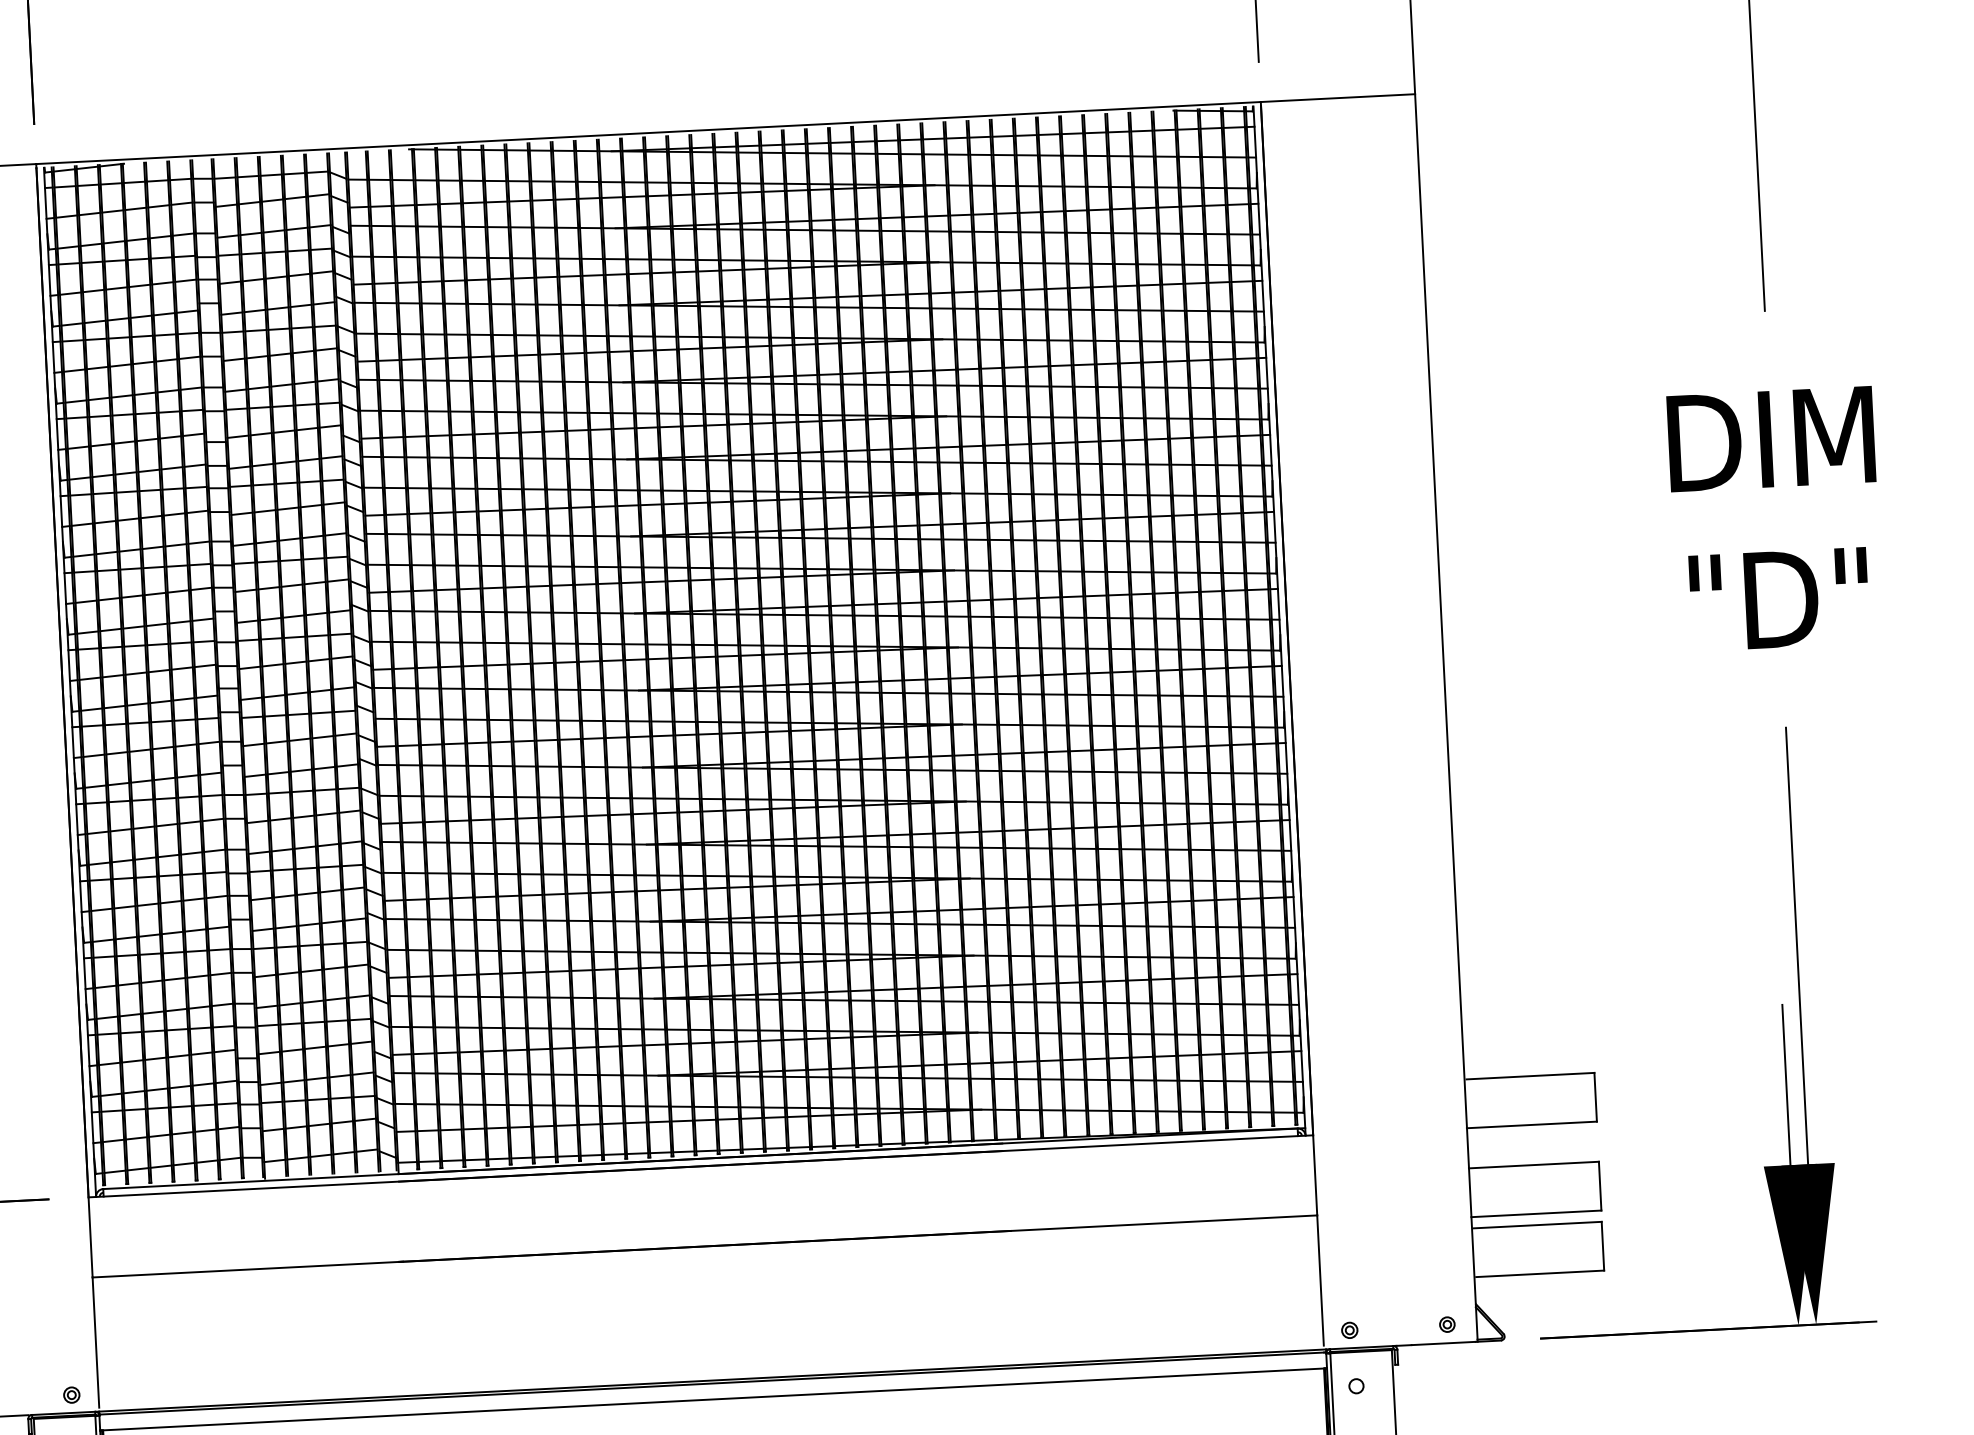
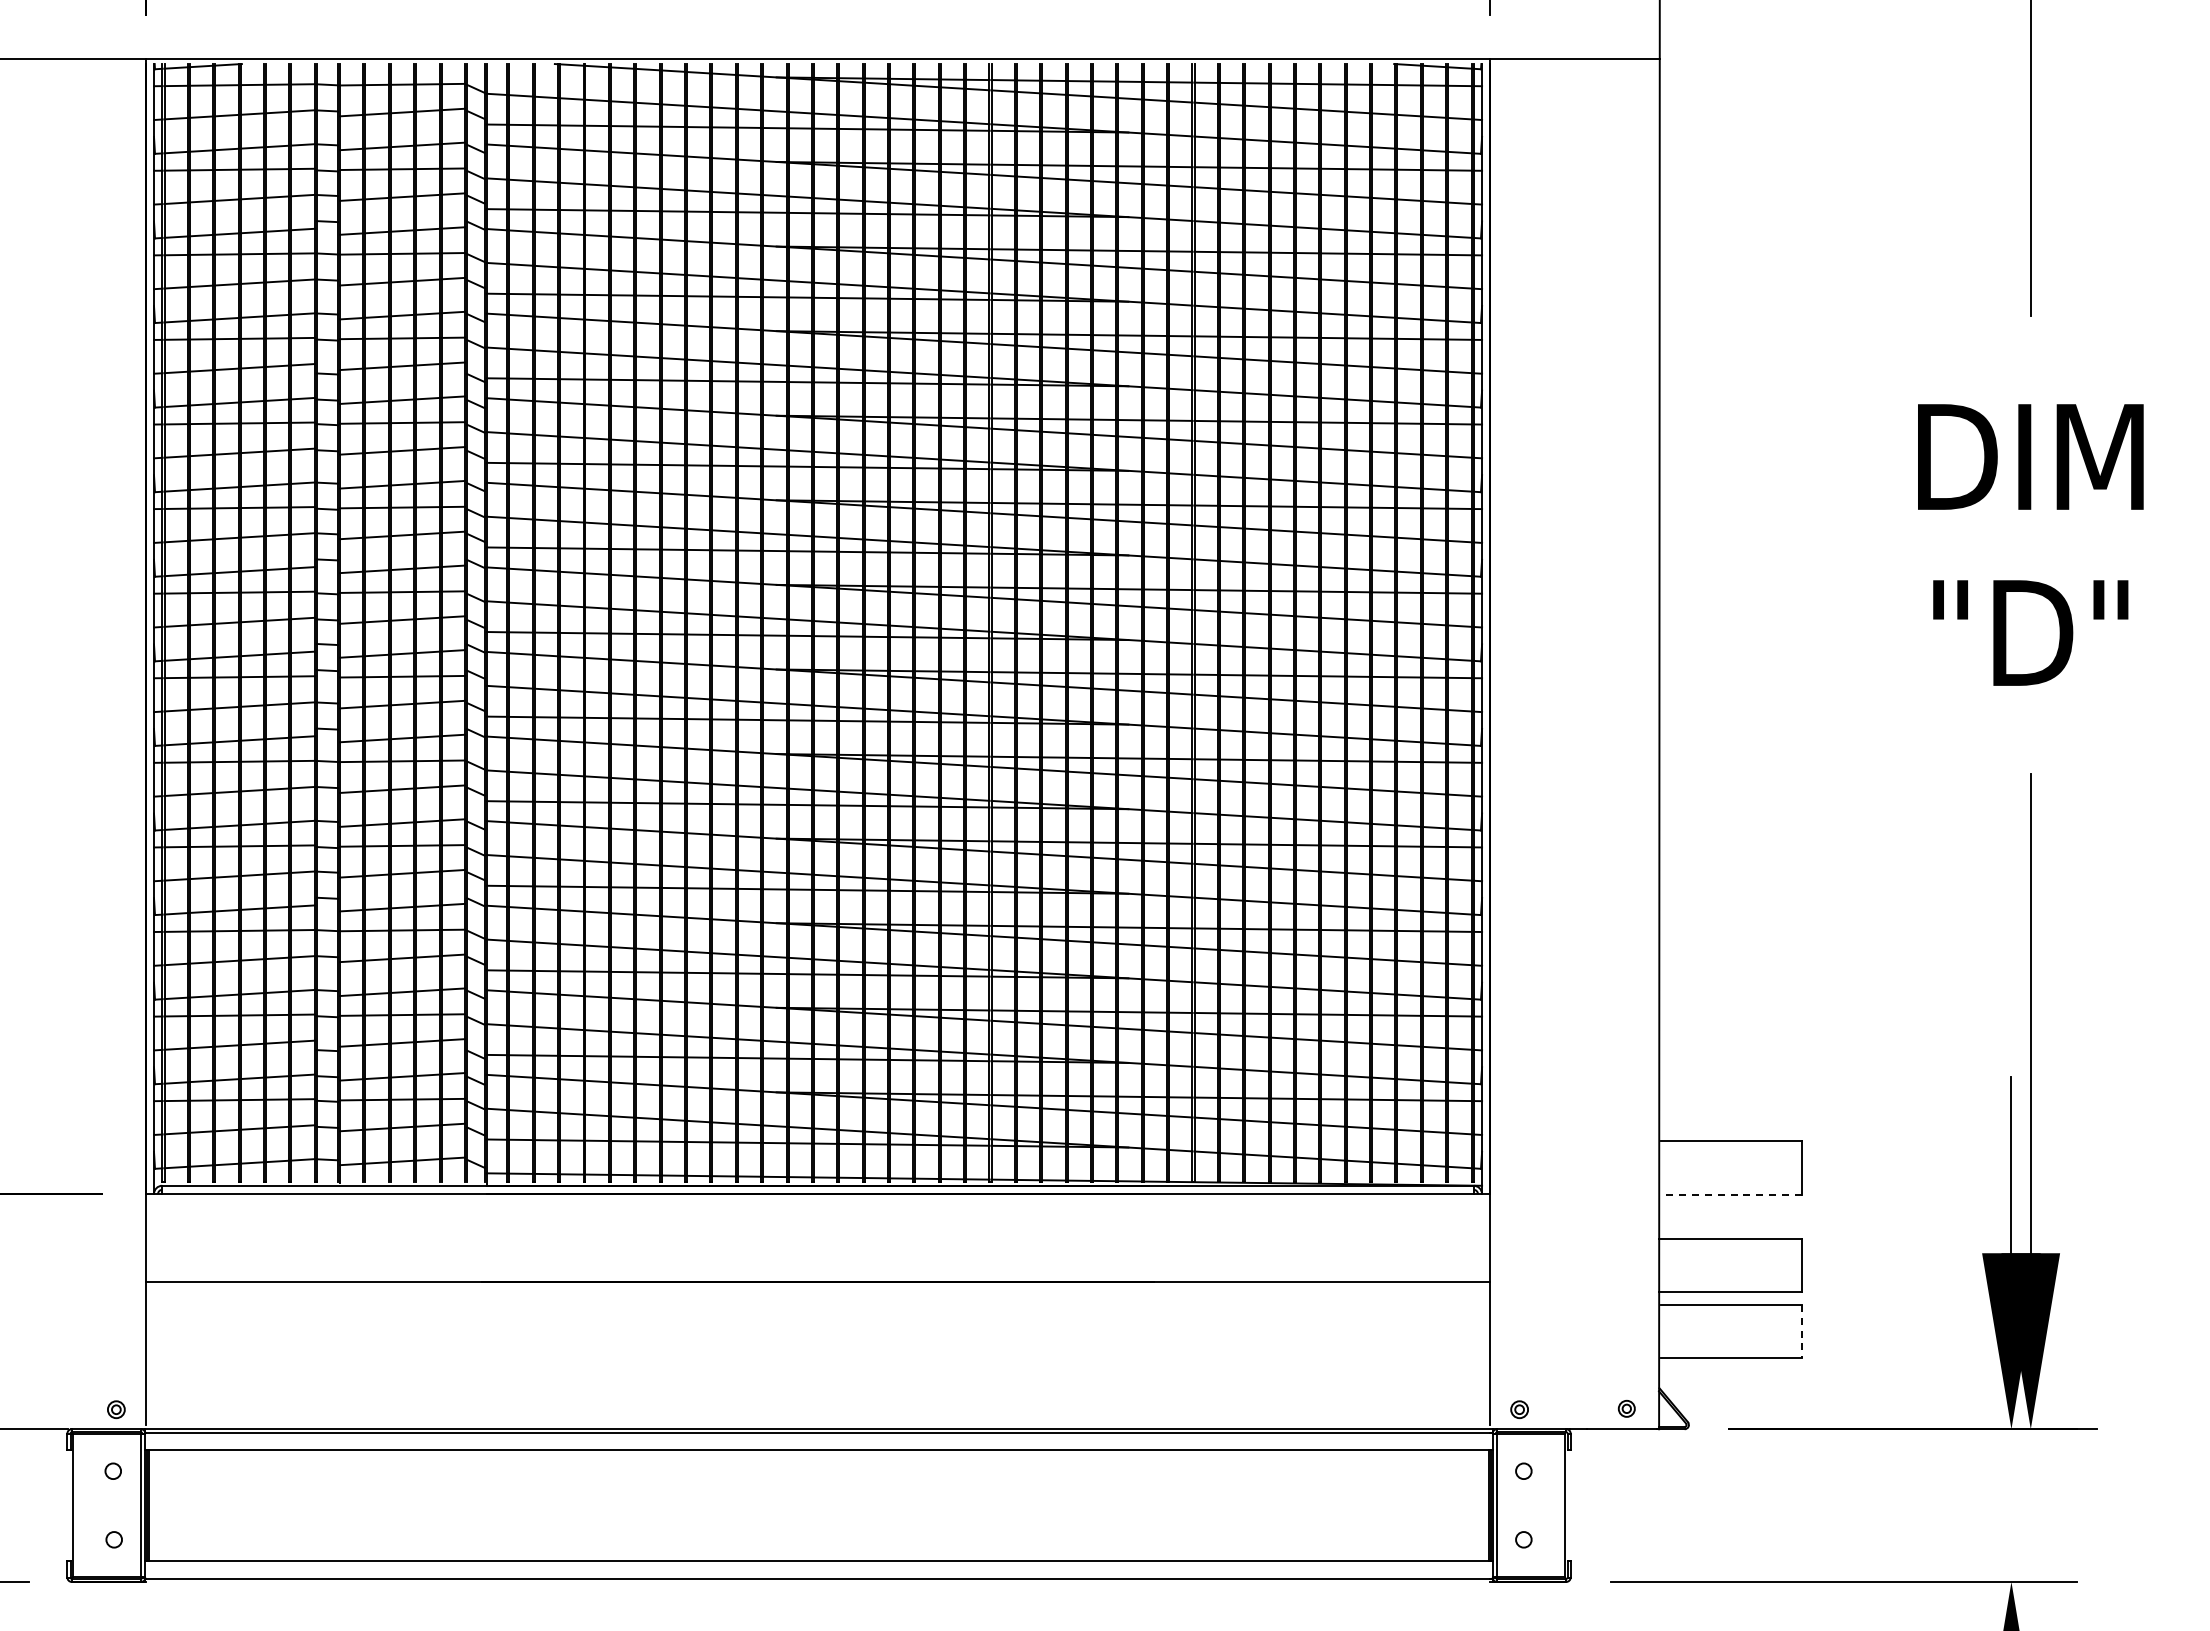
line: (1530, 1124) -> (1729, 1194), solid -> dashed
line: (1602, 1246) -> (1801, 1331), solid -> dashed

